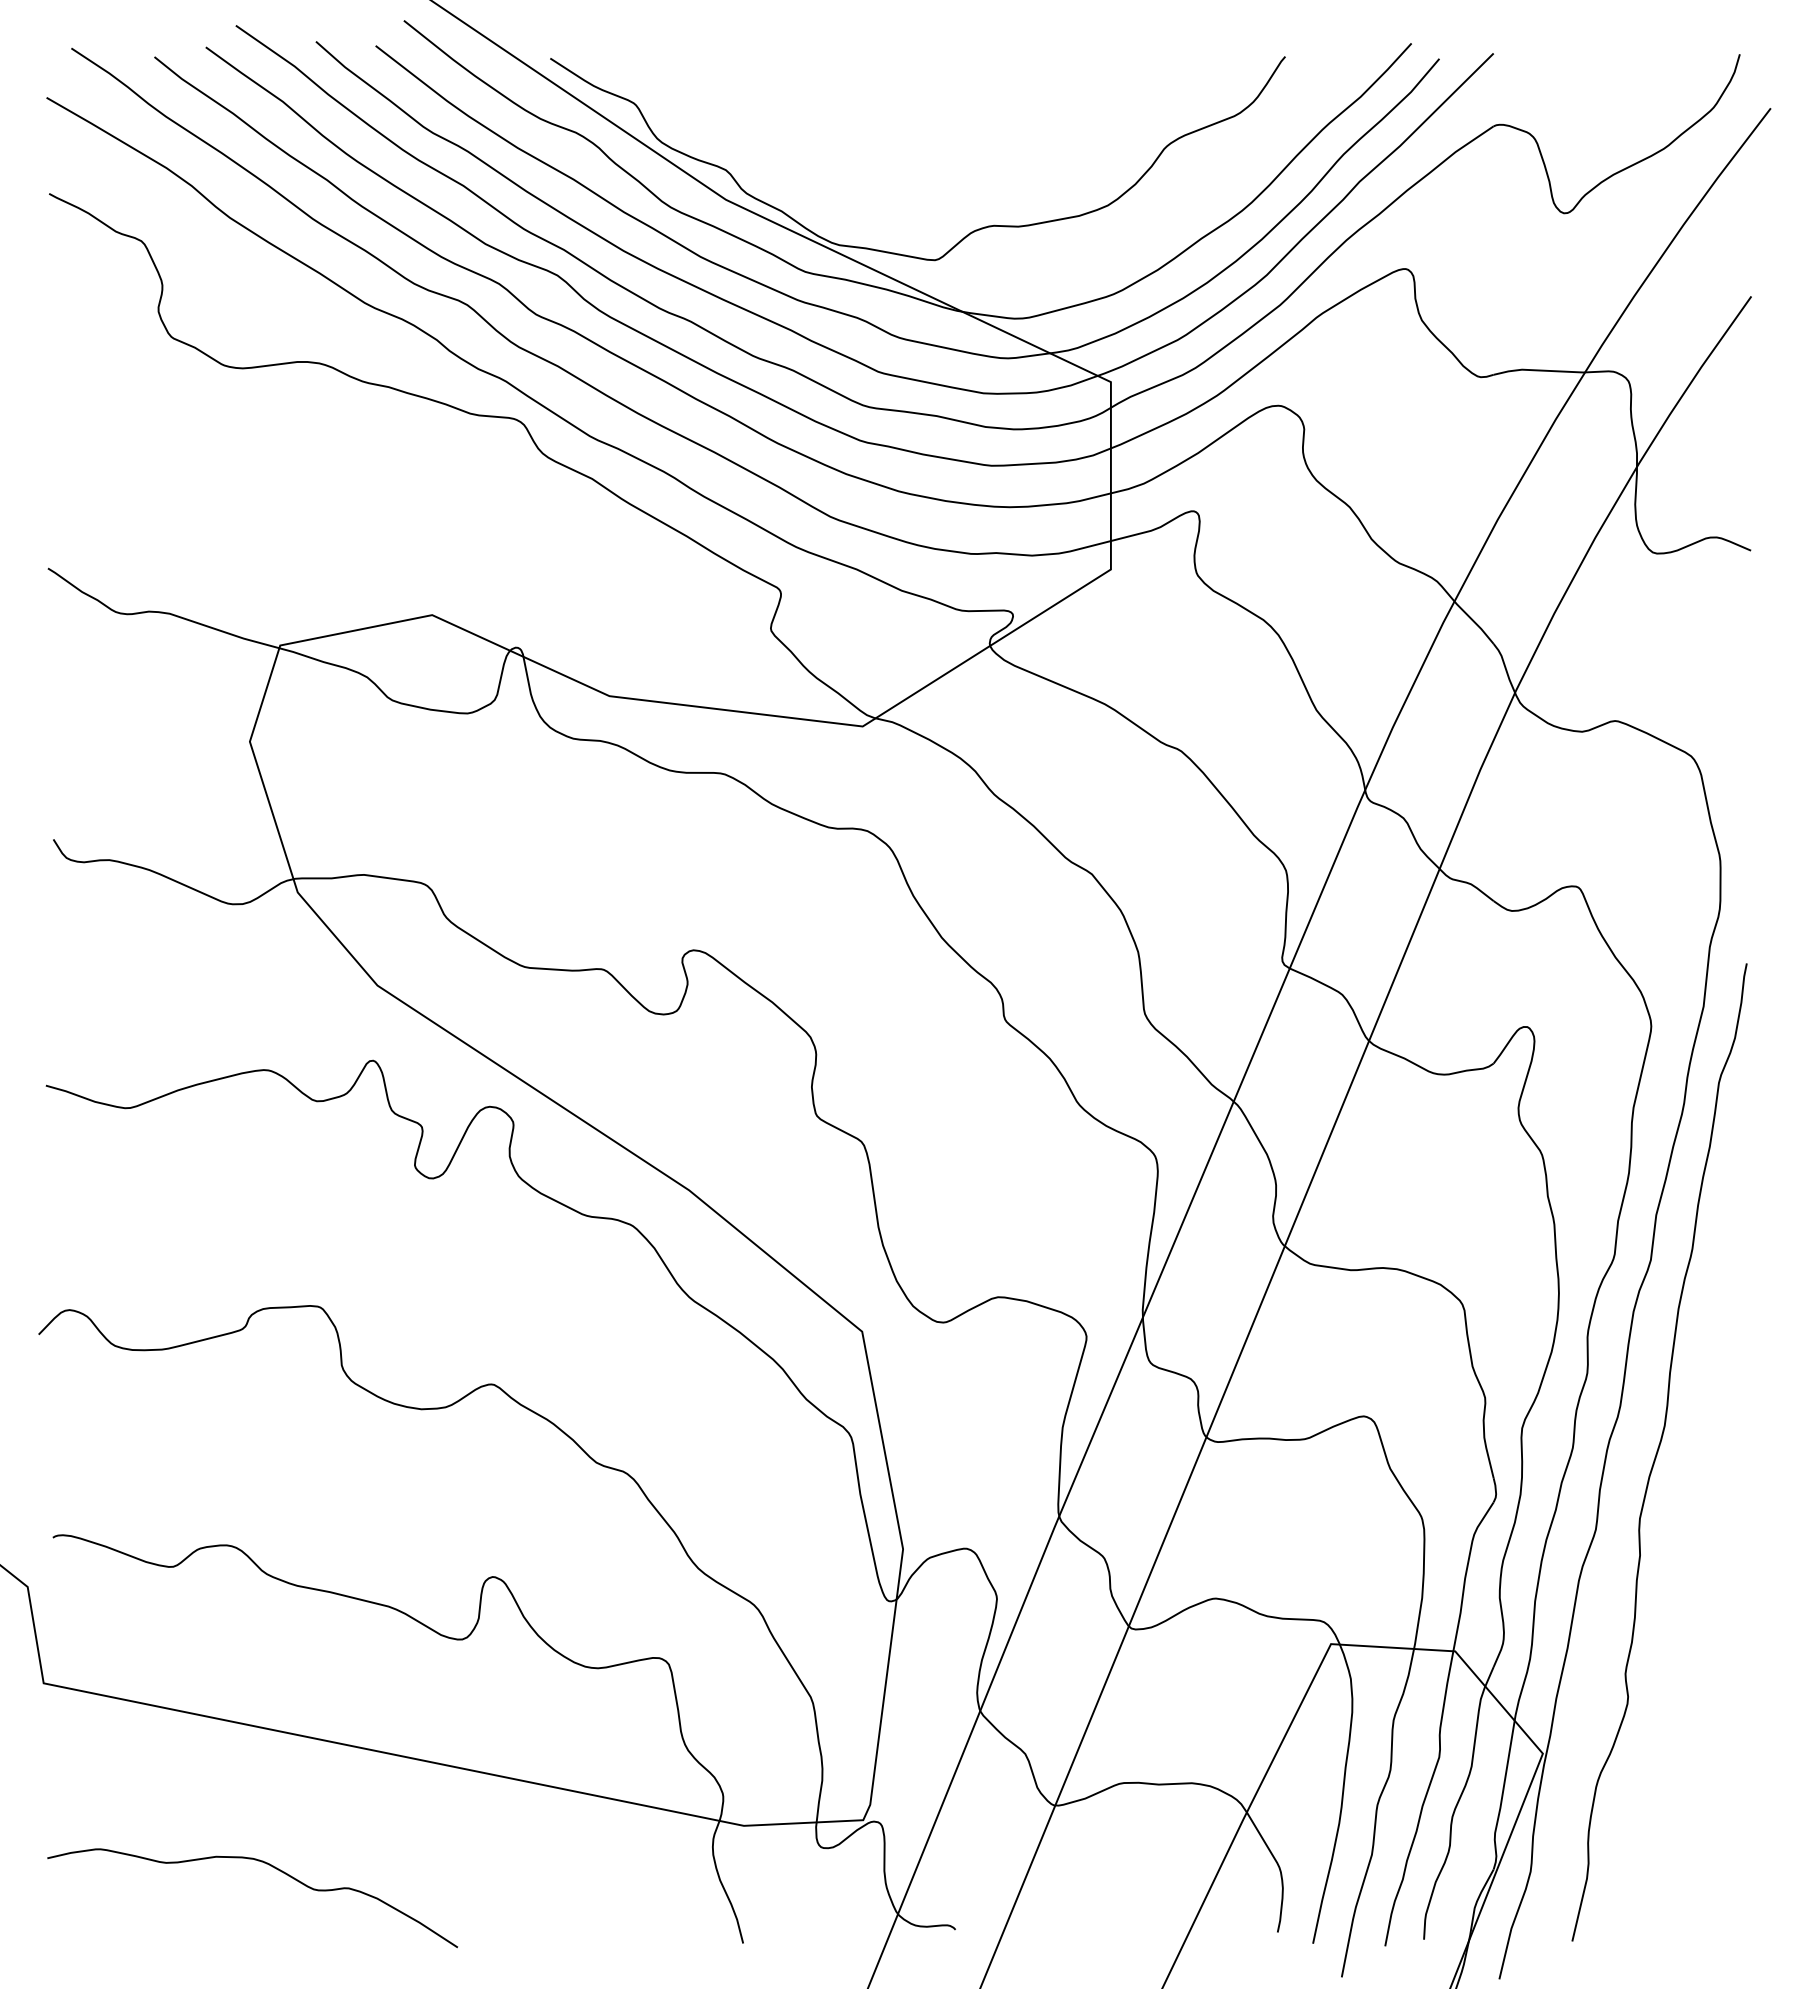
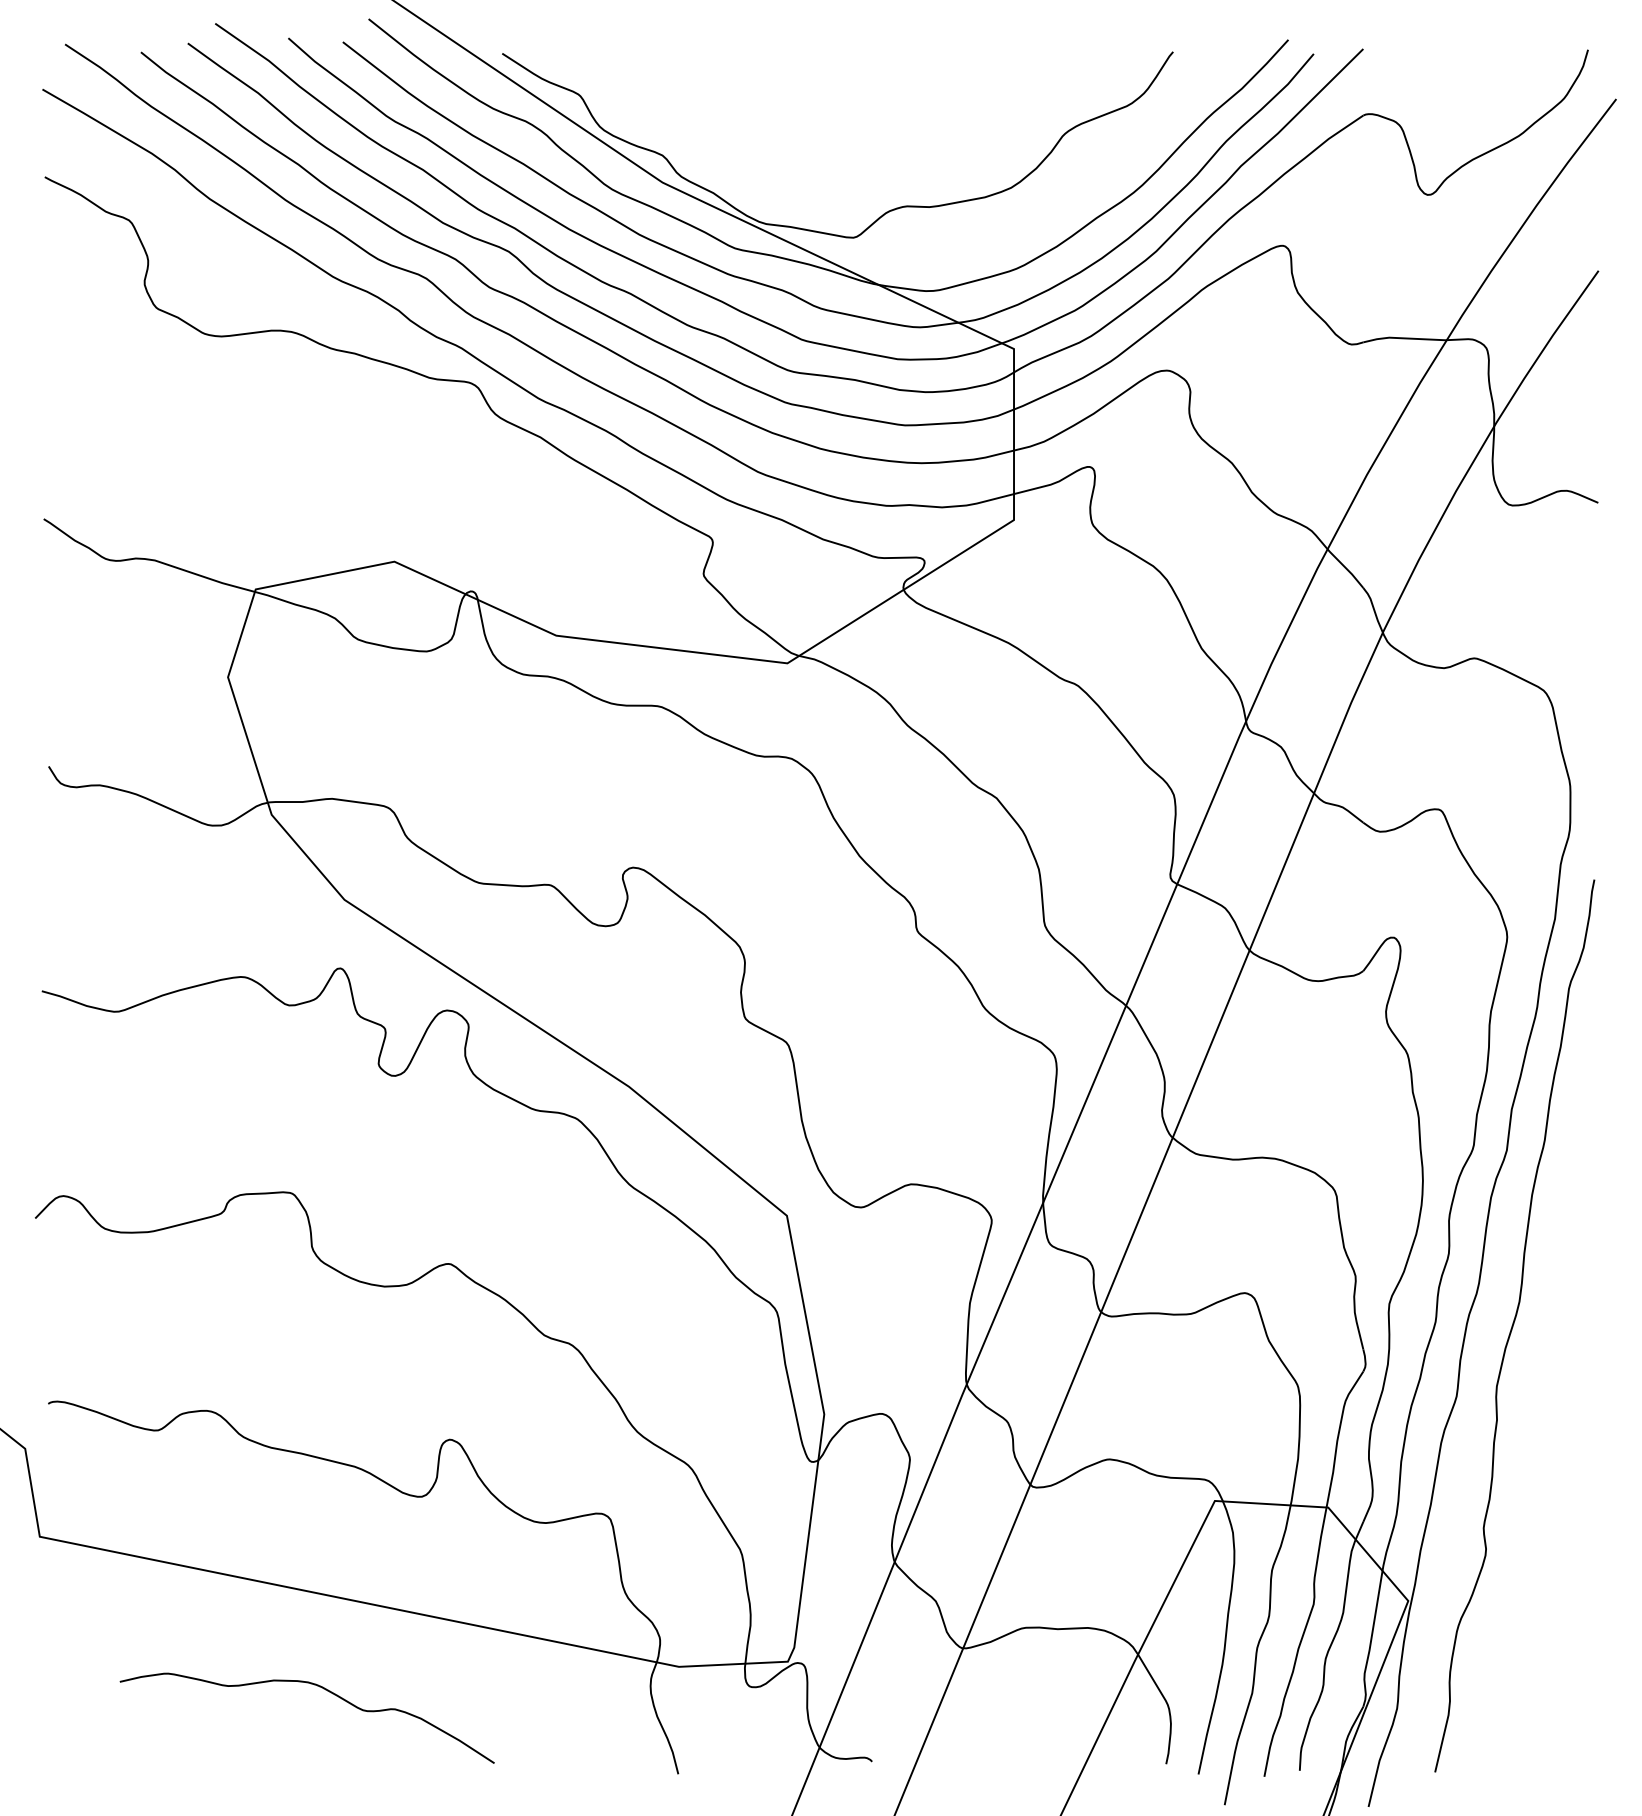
curve: (270, 1866) -> (323, 1689), moved

